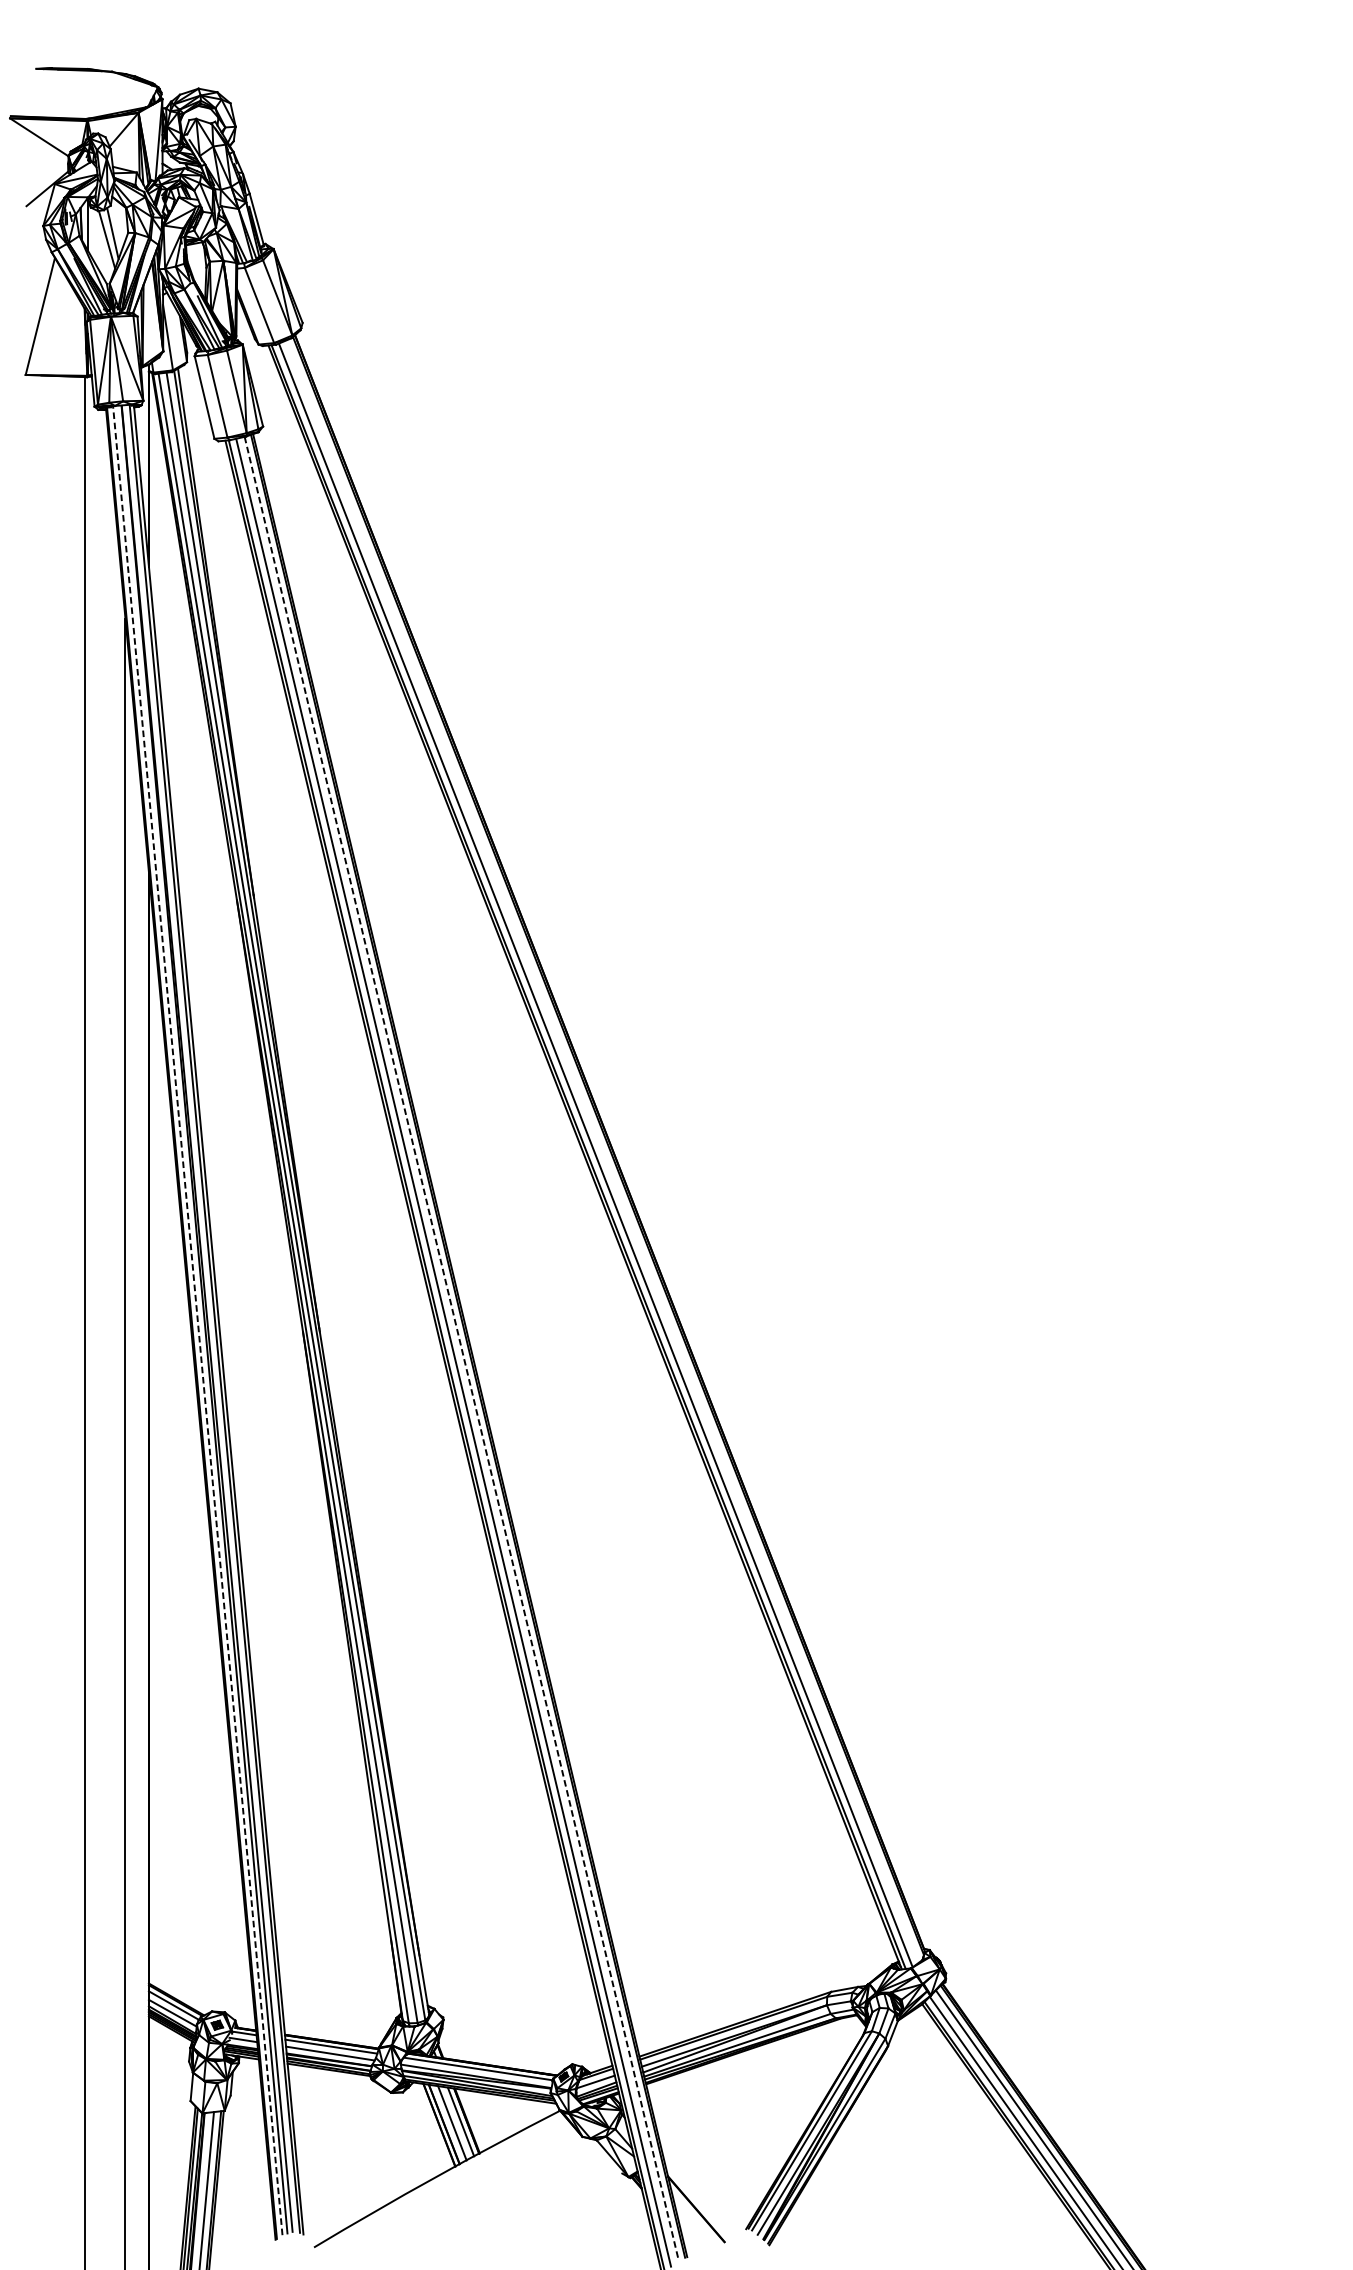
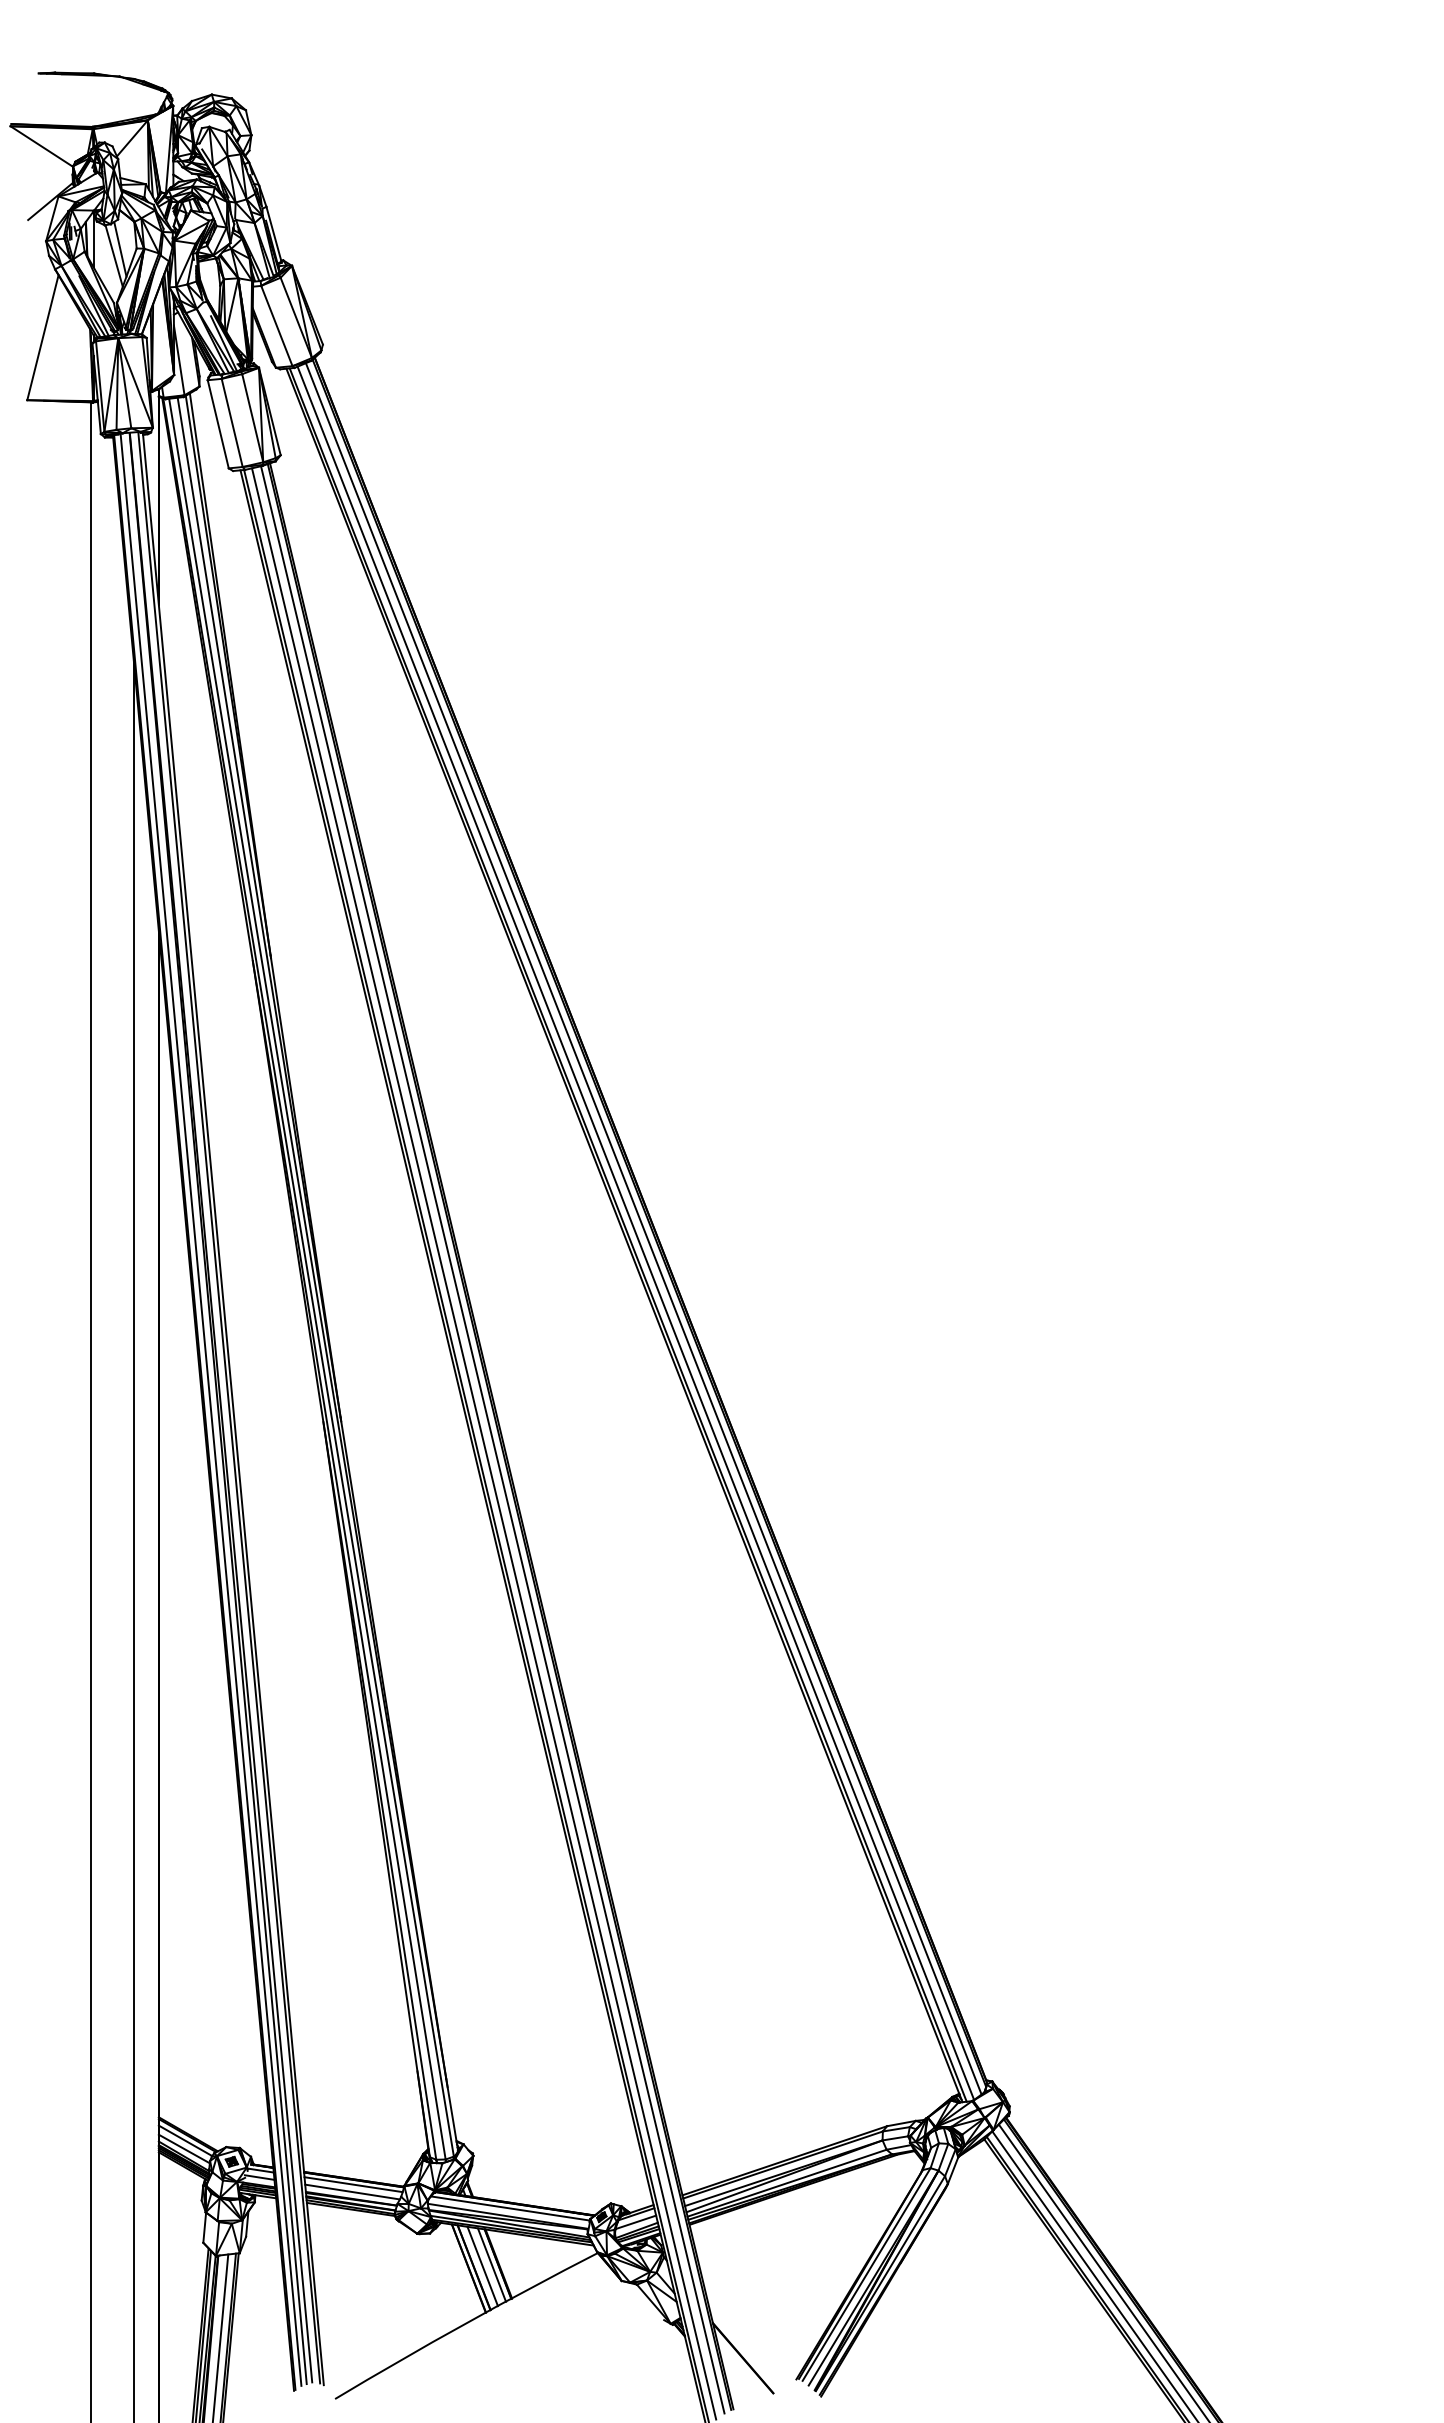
line: (602, 1150) -> (643, 1228), added
line: (198, 1321) -> (211, 1410), dashed -> solid
line: (461, 1348) -> (492, 1439), dashed -> solid

